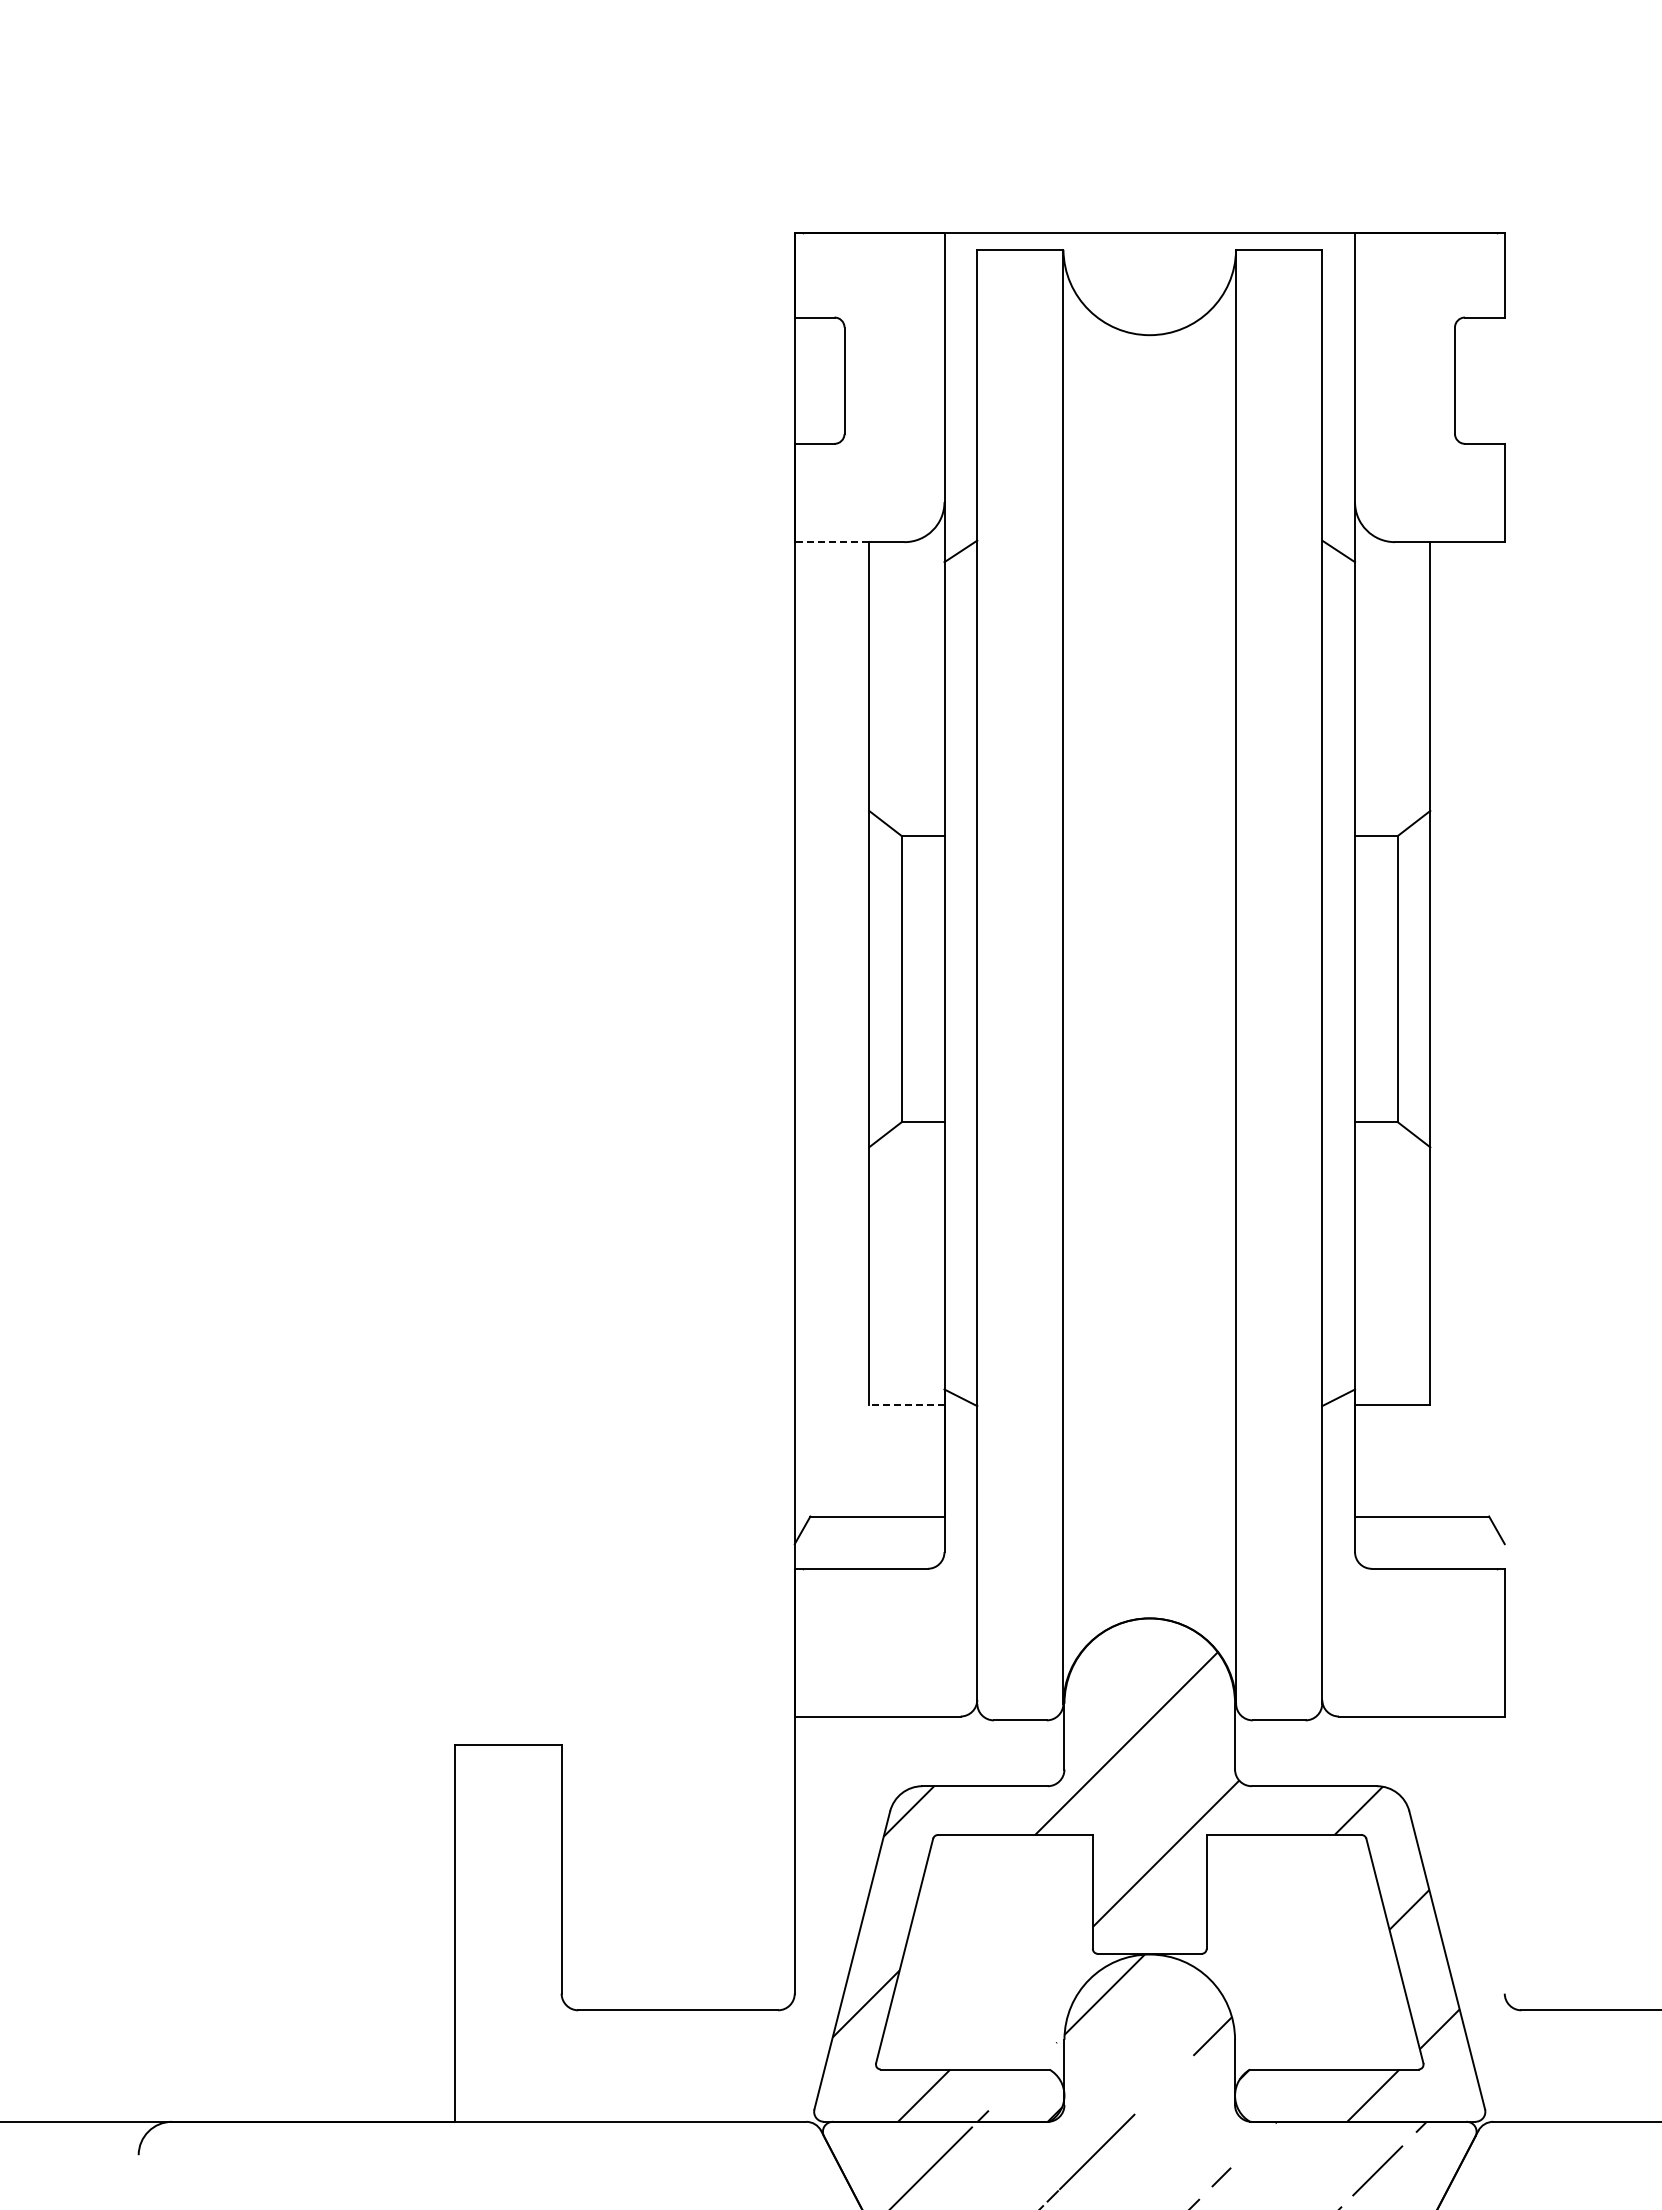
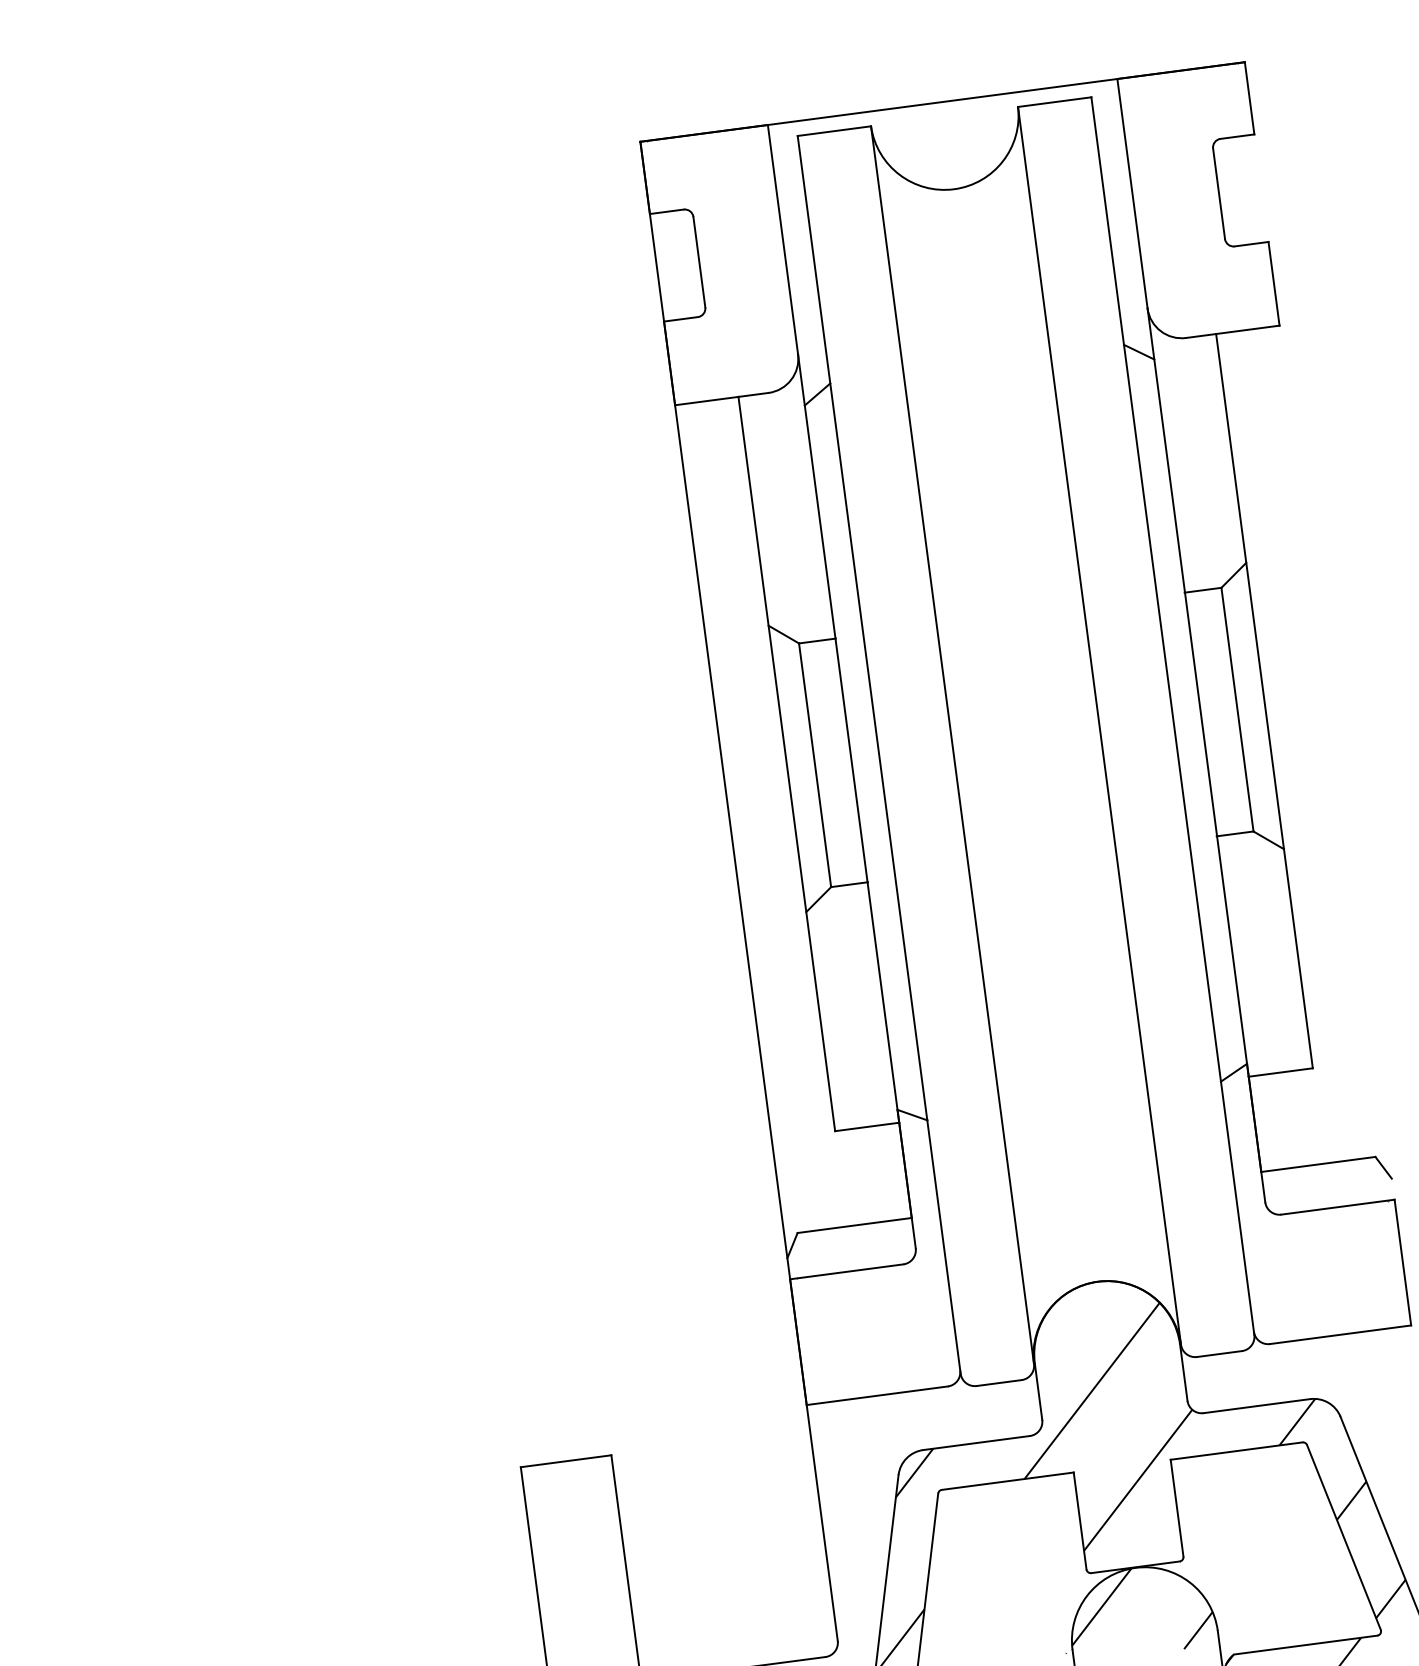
line: (831, 542) -> (706, 401), dashed -> solid
line: (906, 1404) -> (866, 1126), dashed -> solid

